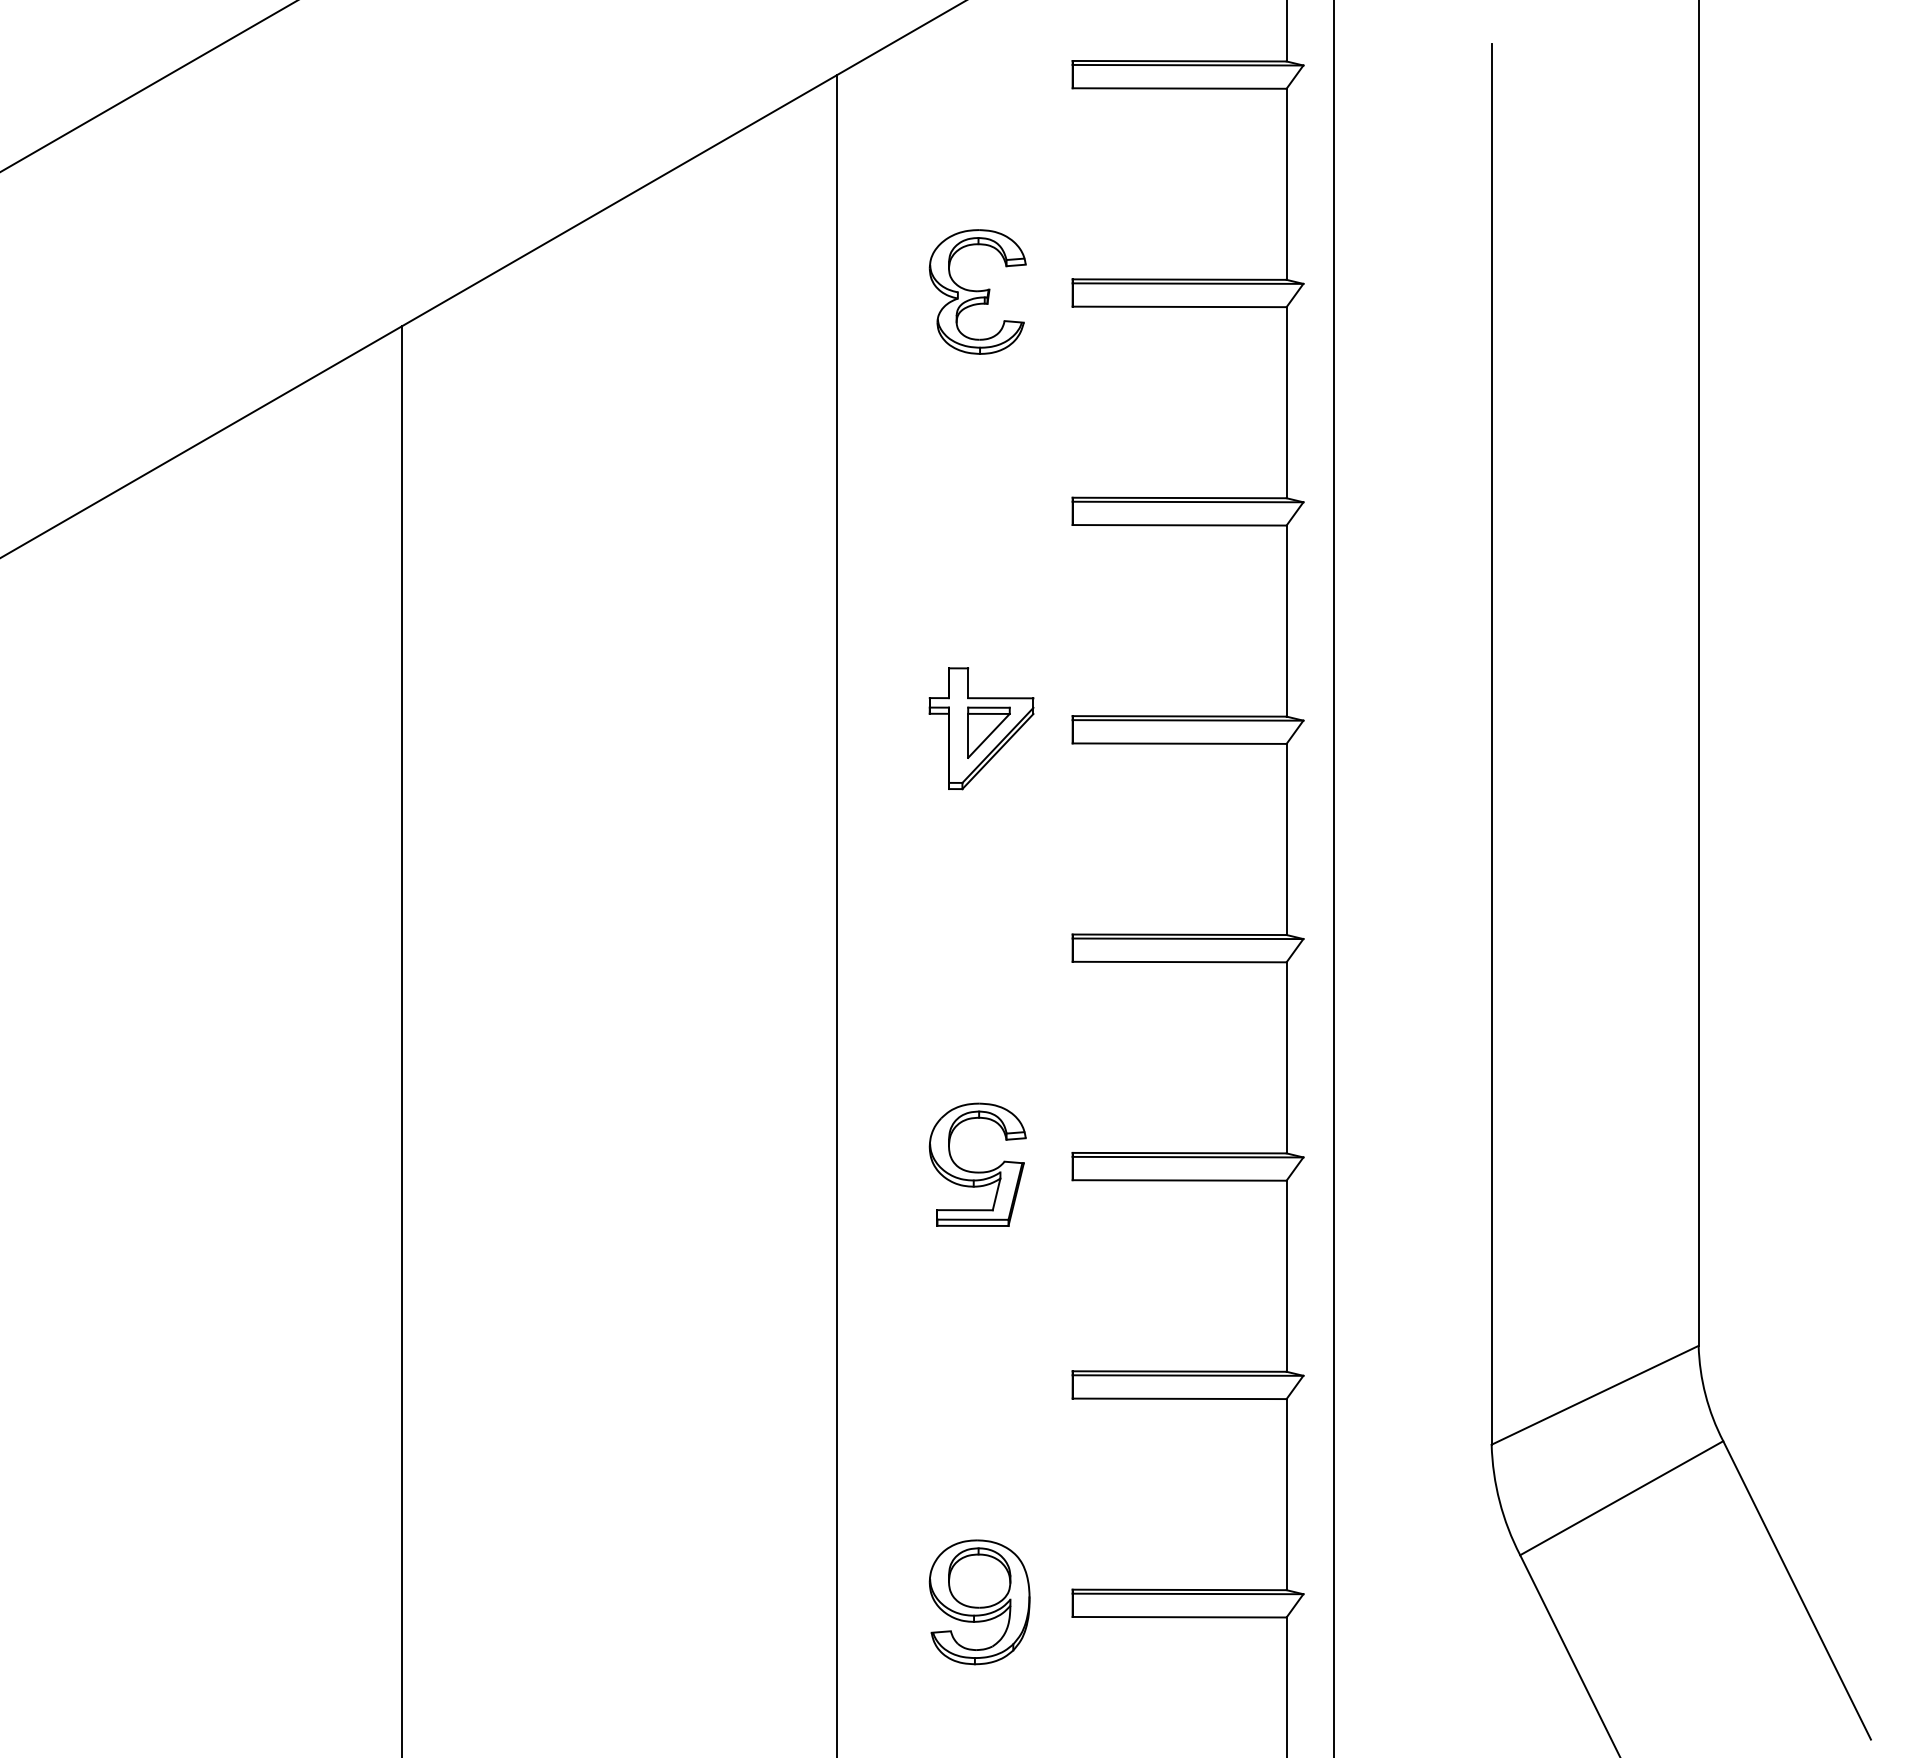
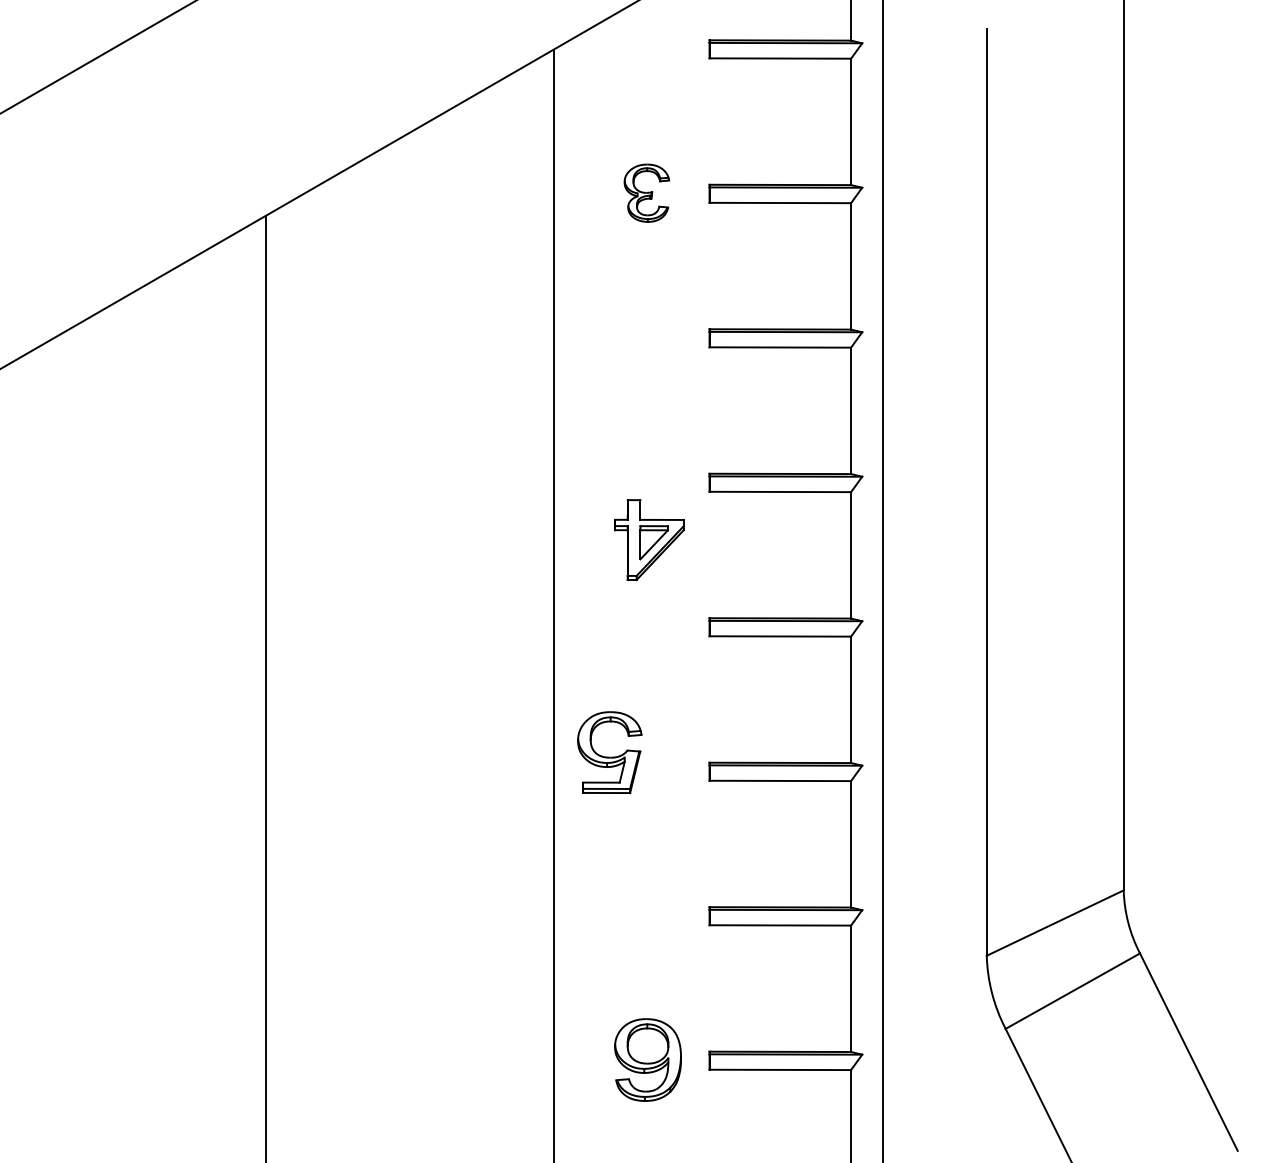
part: (977, 292) -> (646, 193), size x0.7
part: (981, 729) -> (649, 540), moved
part: (977, 1164) -> (609, 752), moved

